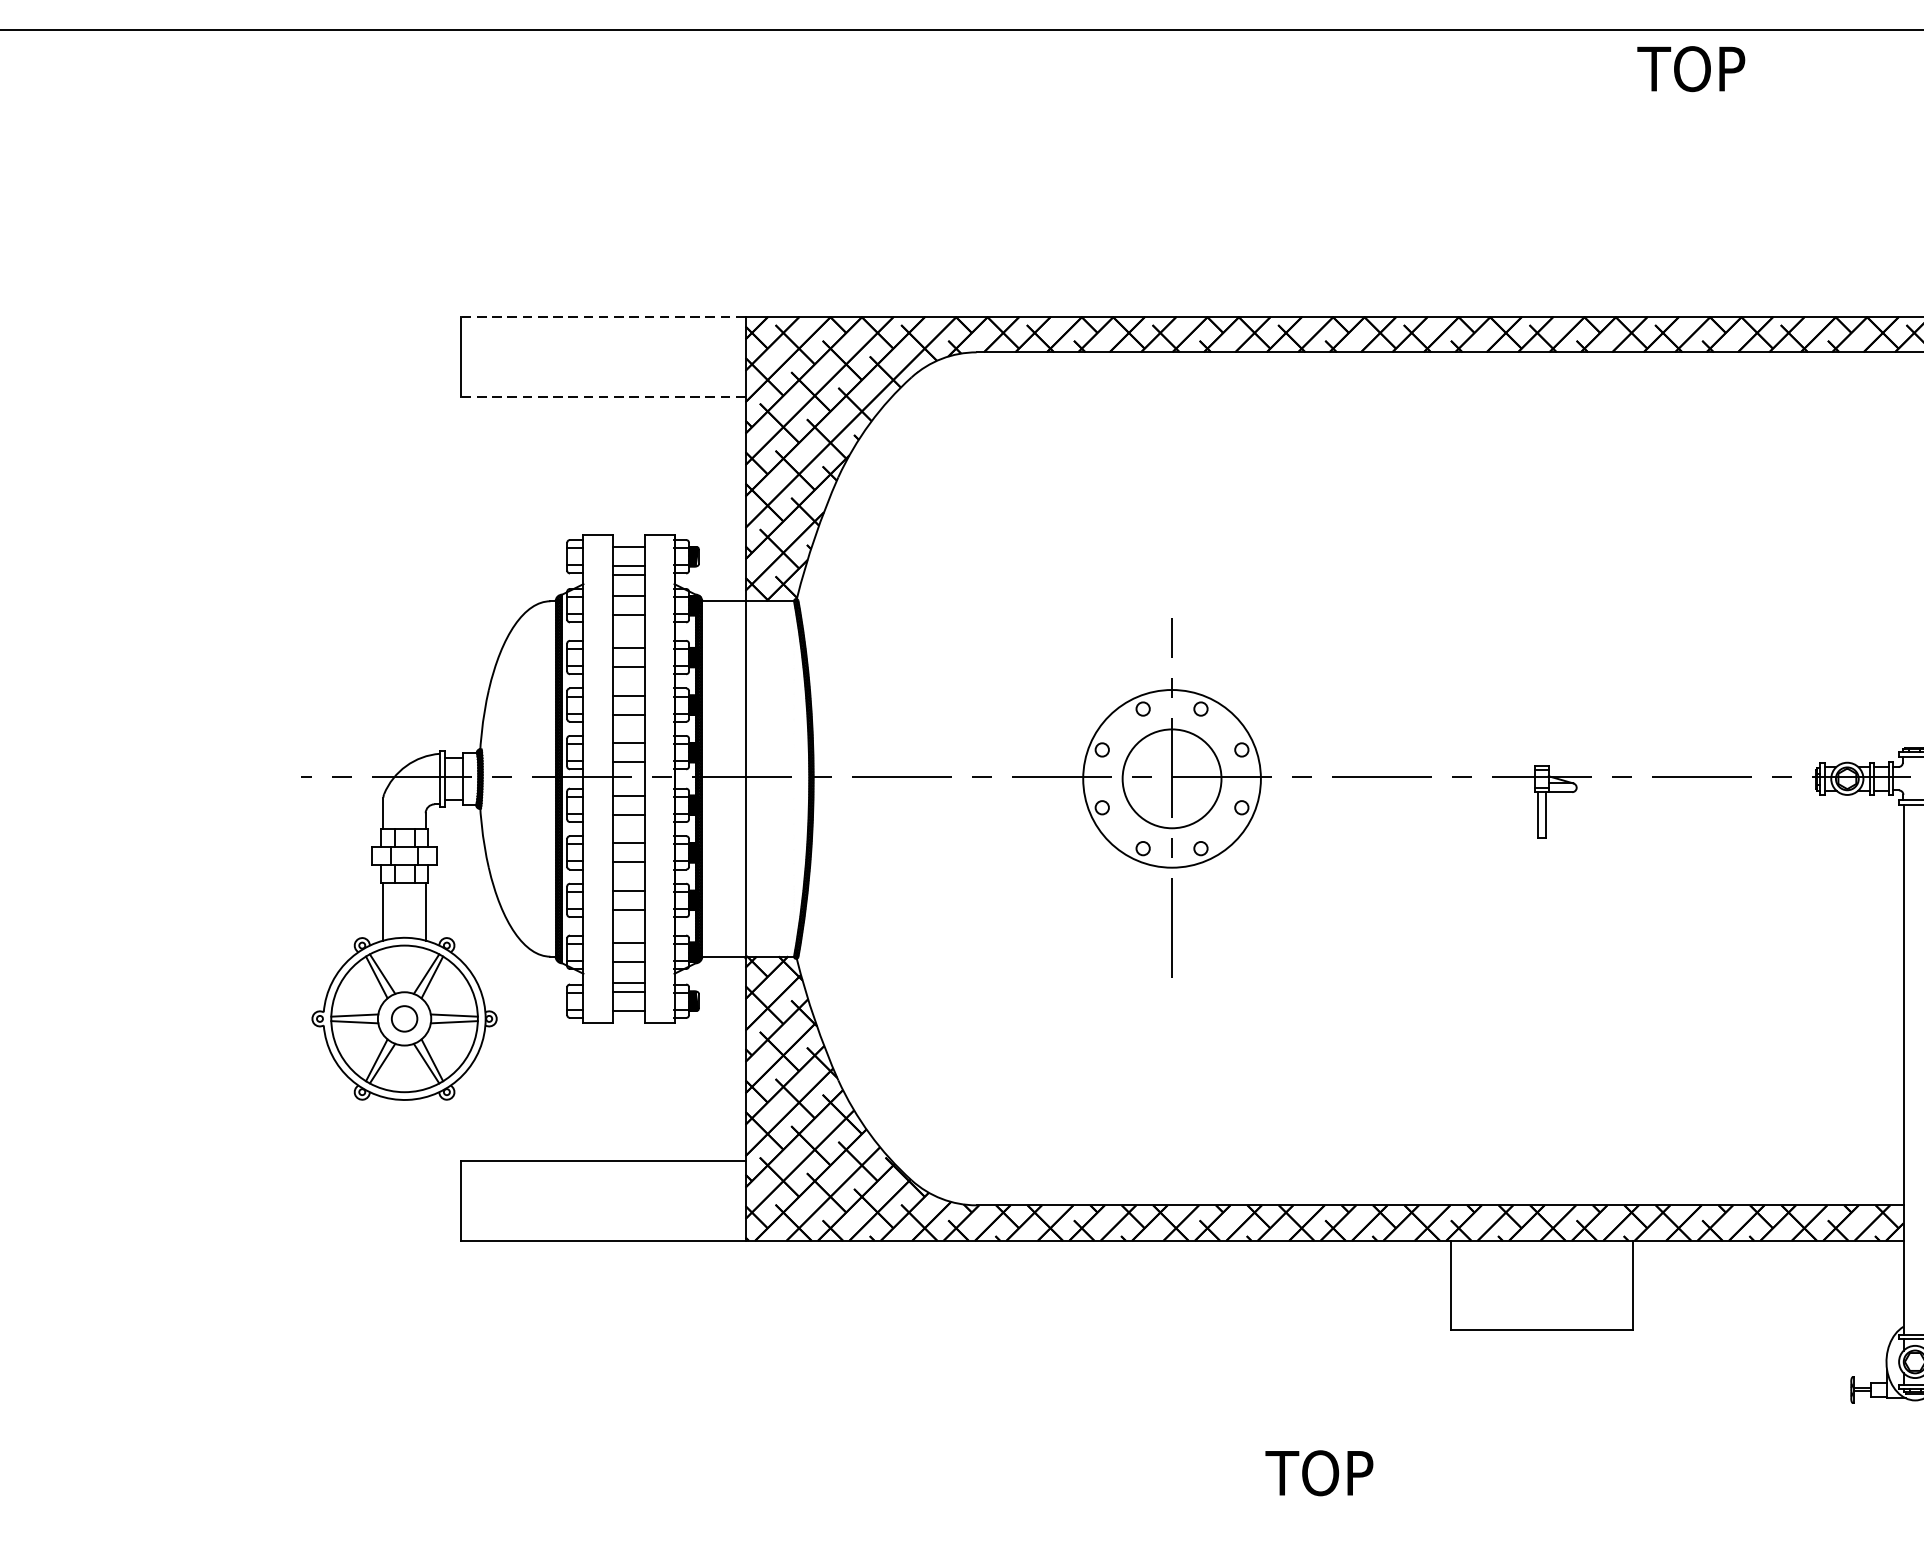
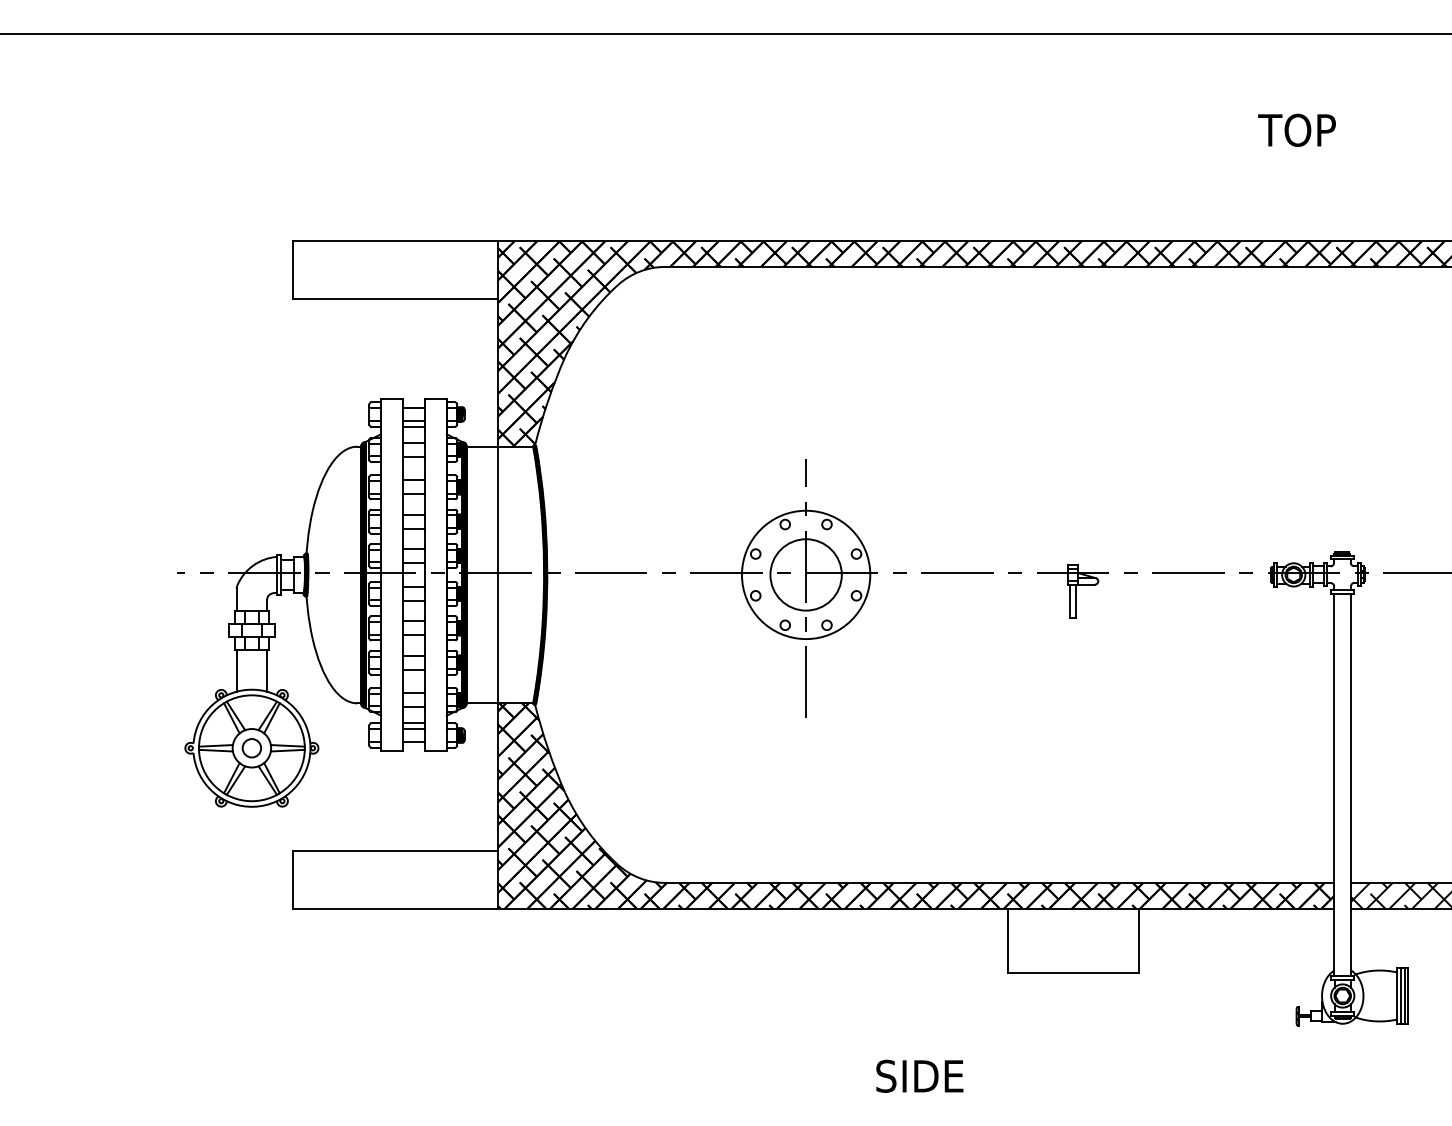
text: (1690, 67) -> (1296, 129), moved
line: (603, 317) -> (395, 241), dashed -> solid
line: (603, 397) -> (395, 299), dashed -> solid
text: (1327, 1472) -> (918, 1075), TOP -> SIDE

